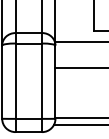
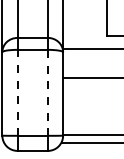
line: (15, 81) -> (17, 93), solid -> dashed
line: (42, 81) -> (48, 93), solid -> dashed

